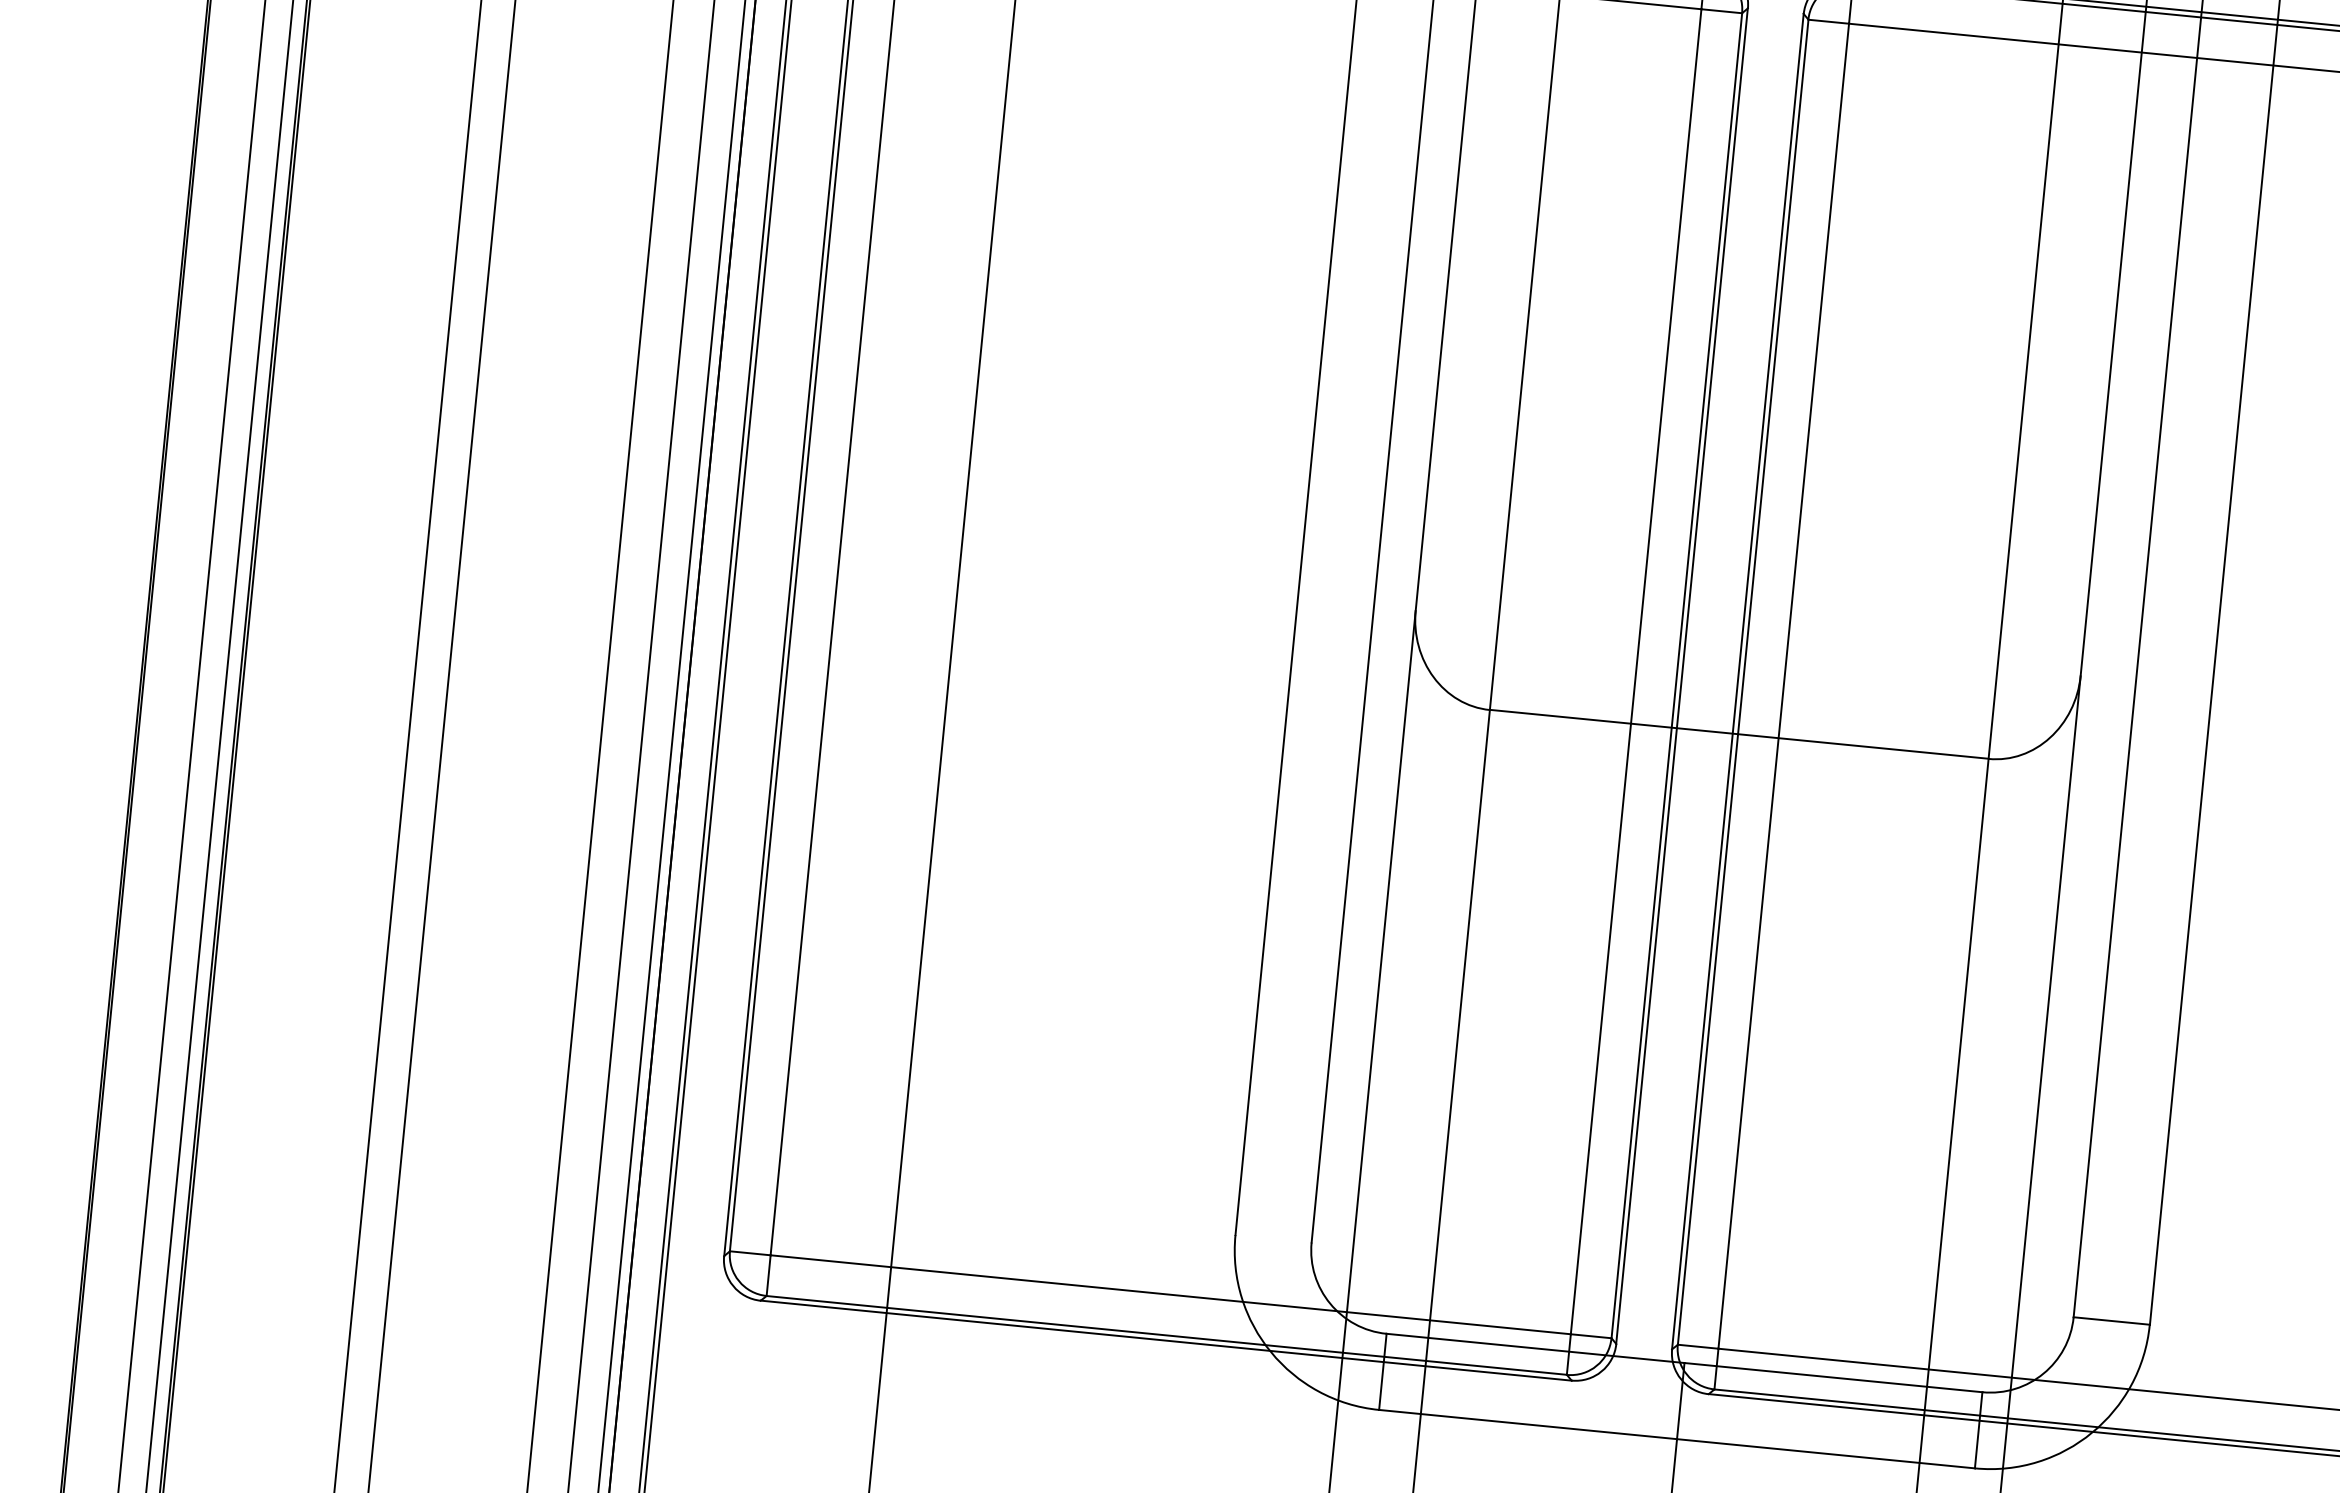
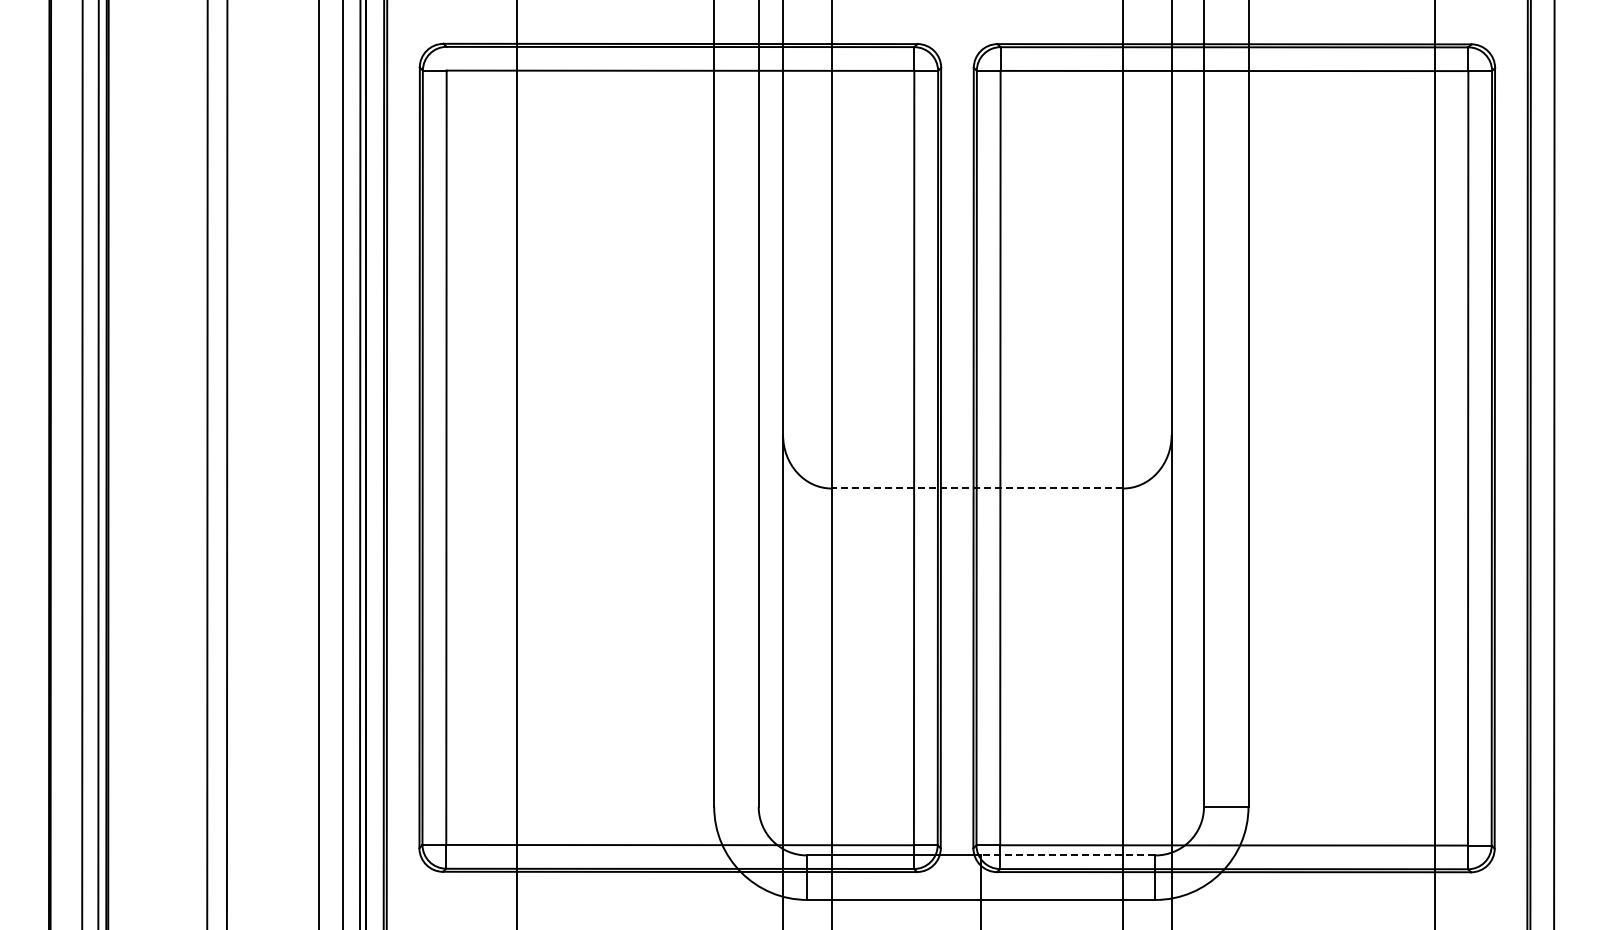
line: (1739, 734) -> (977, 488), solid -> dashed
line: (1831, 1377) -> (1067, 855), solid -> dashed

